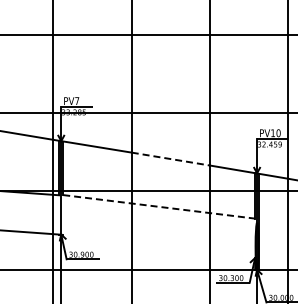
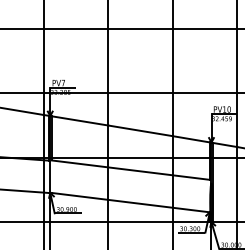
line: (170, 159) -> (140, 131), dashed -> solid
line: (159, 206) -> (131, 169), dashed -> solid
line: (159, 246) -> (131, 202), added

